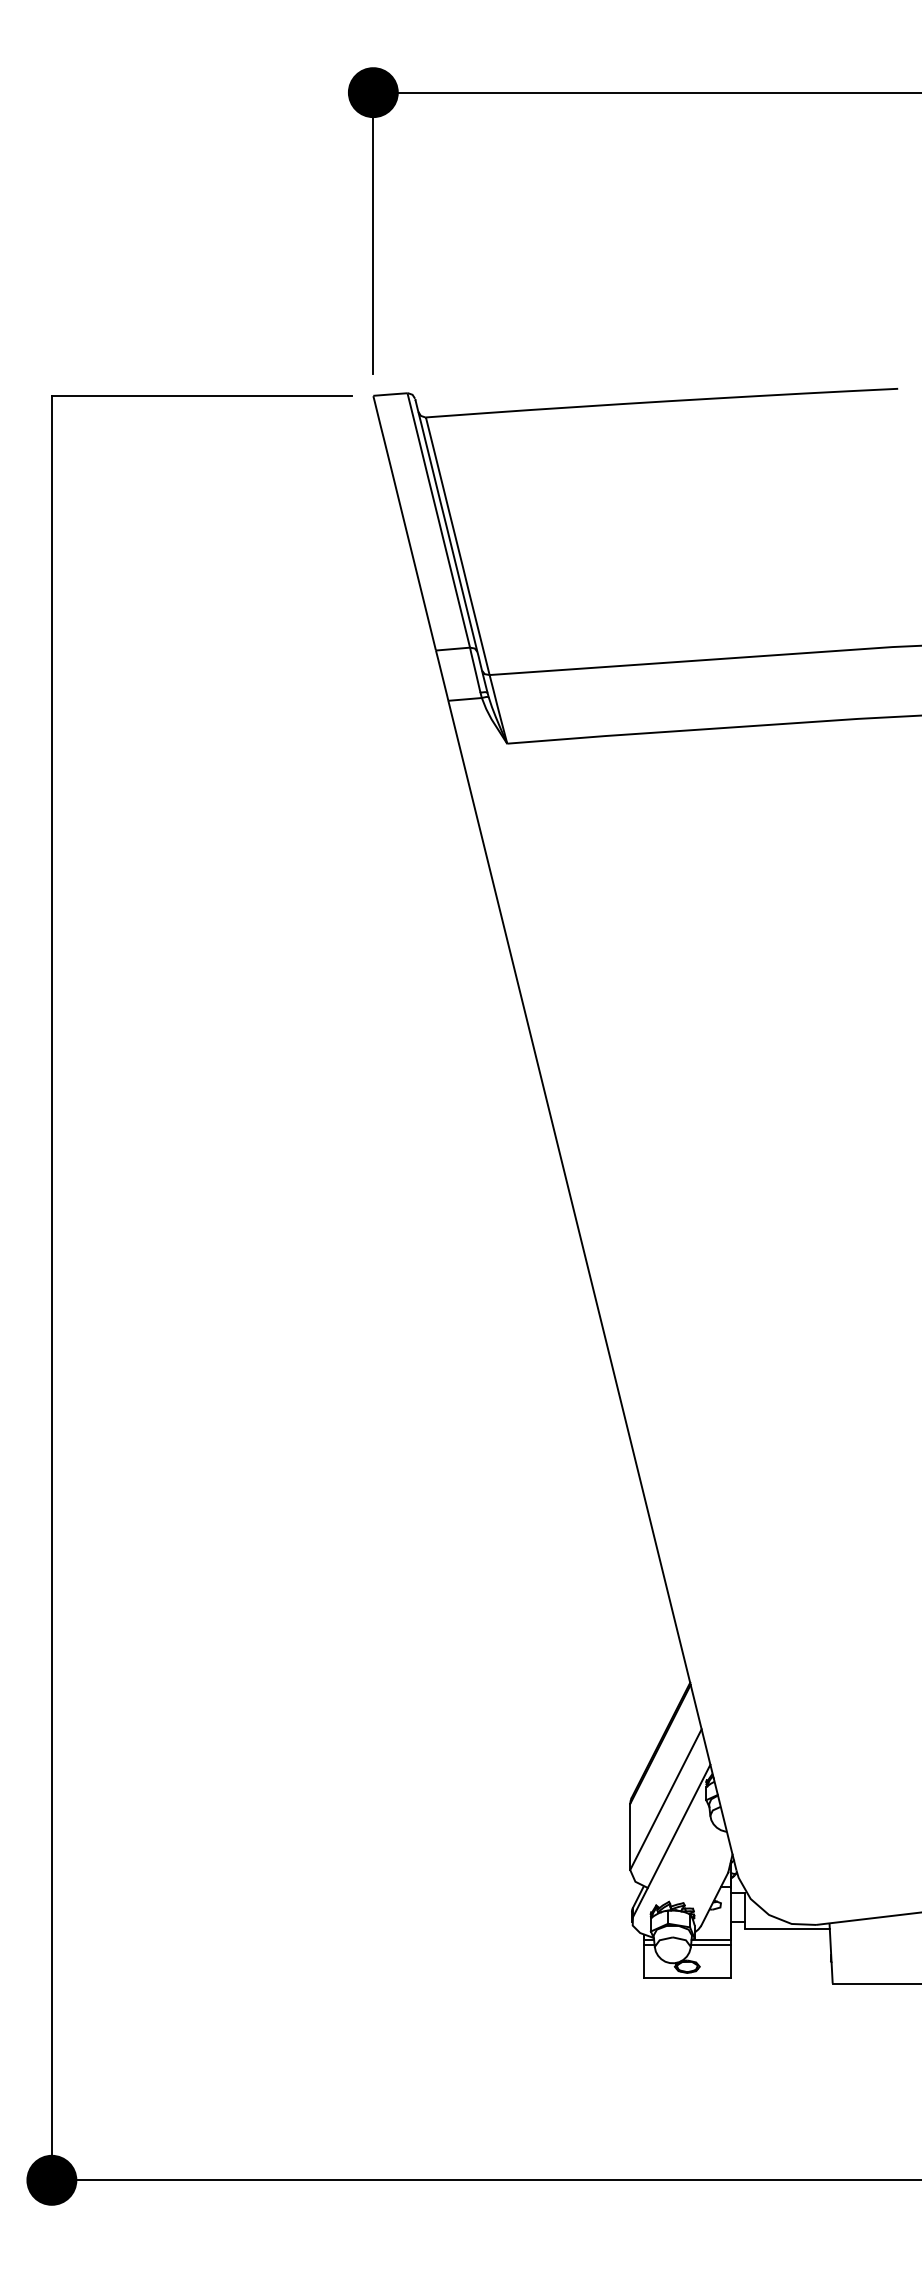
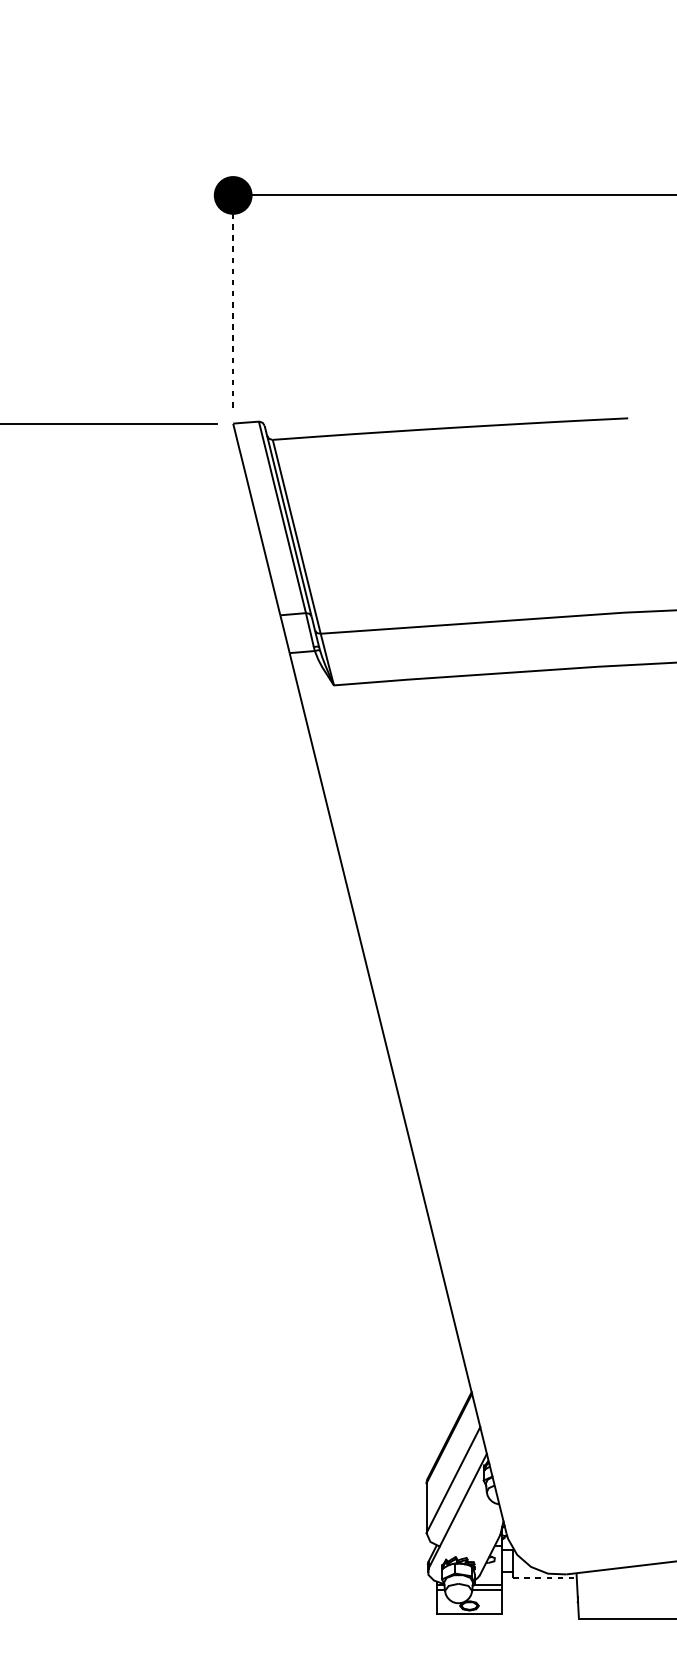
line: (373, 233) -> (233, 301), solid -> dashed
line: (788, 1929) -> (545, 1577), solid -> dashed

